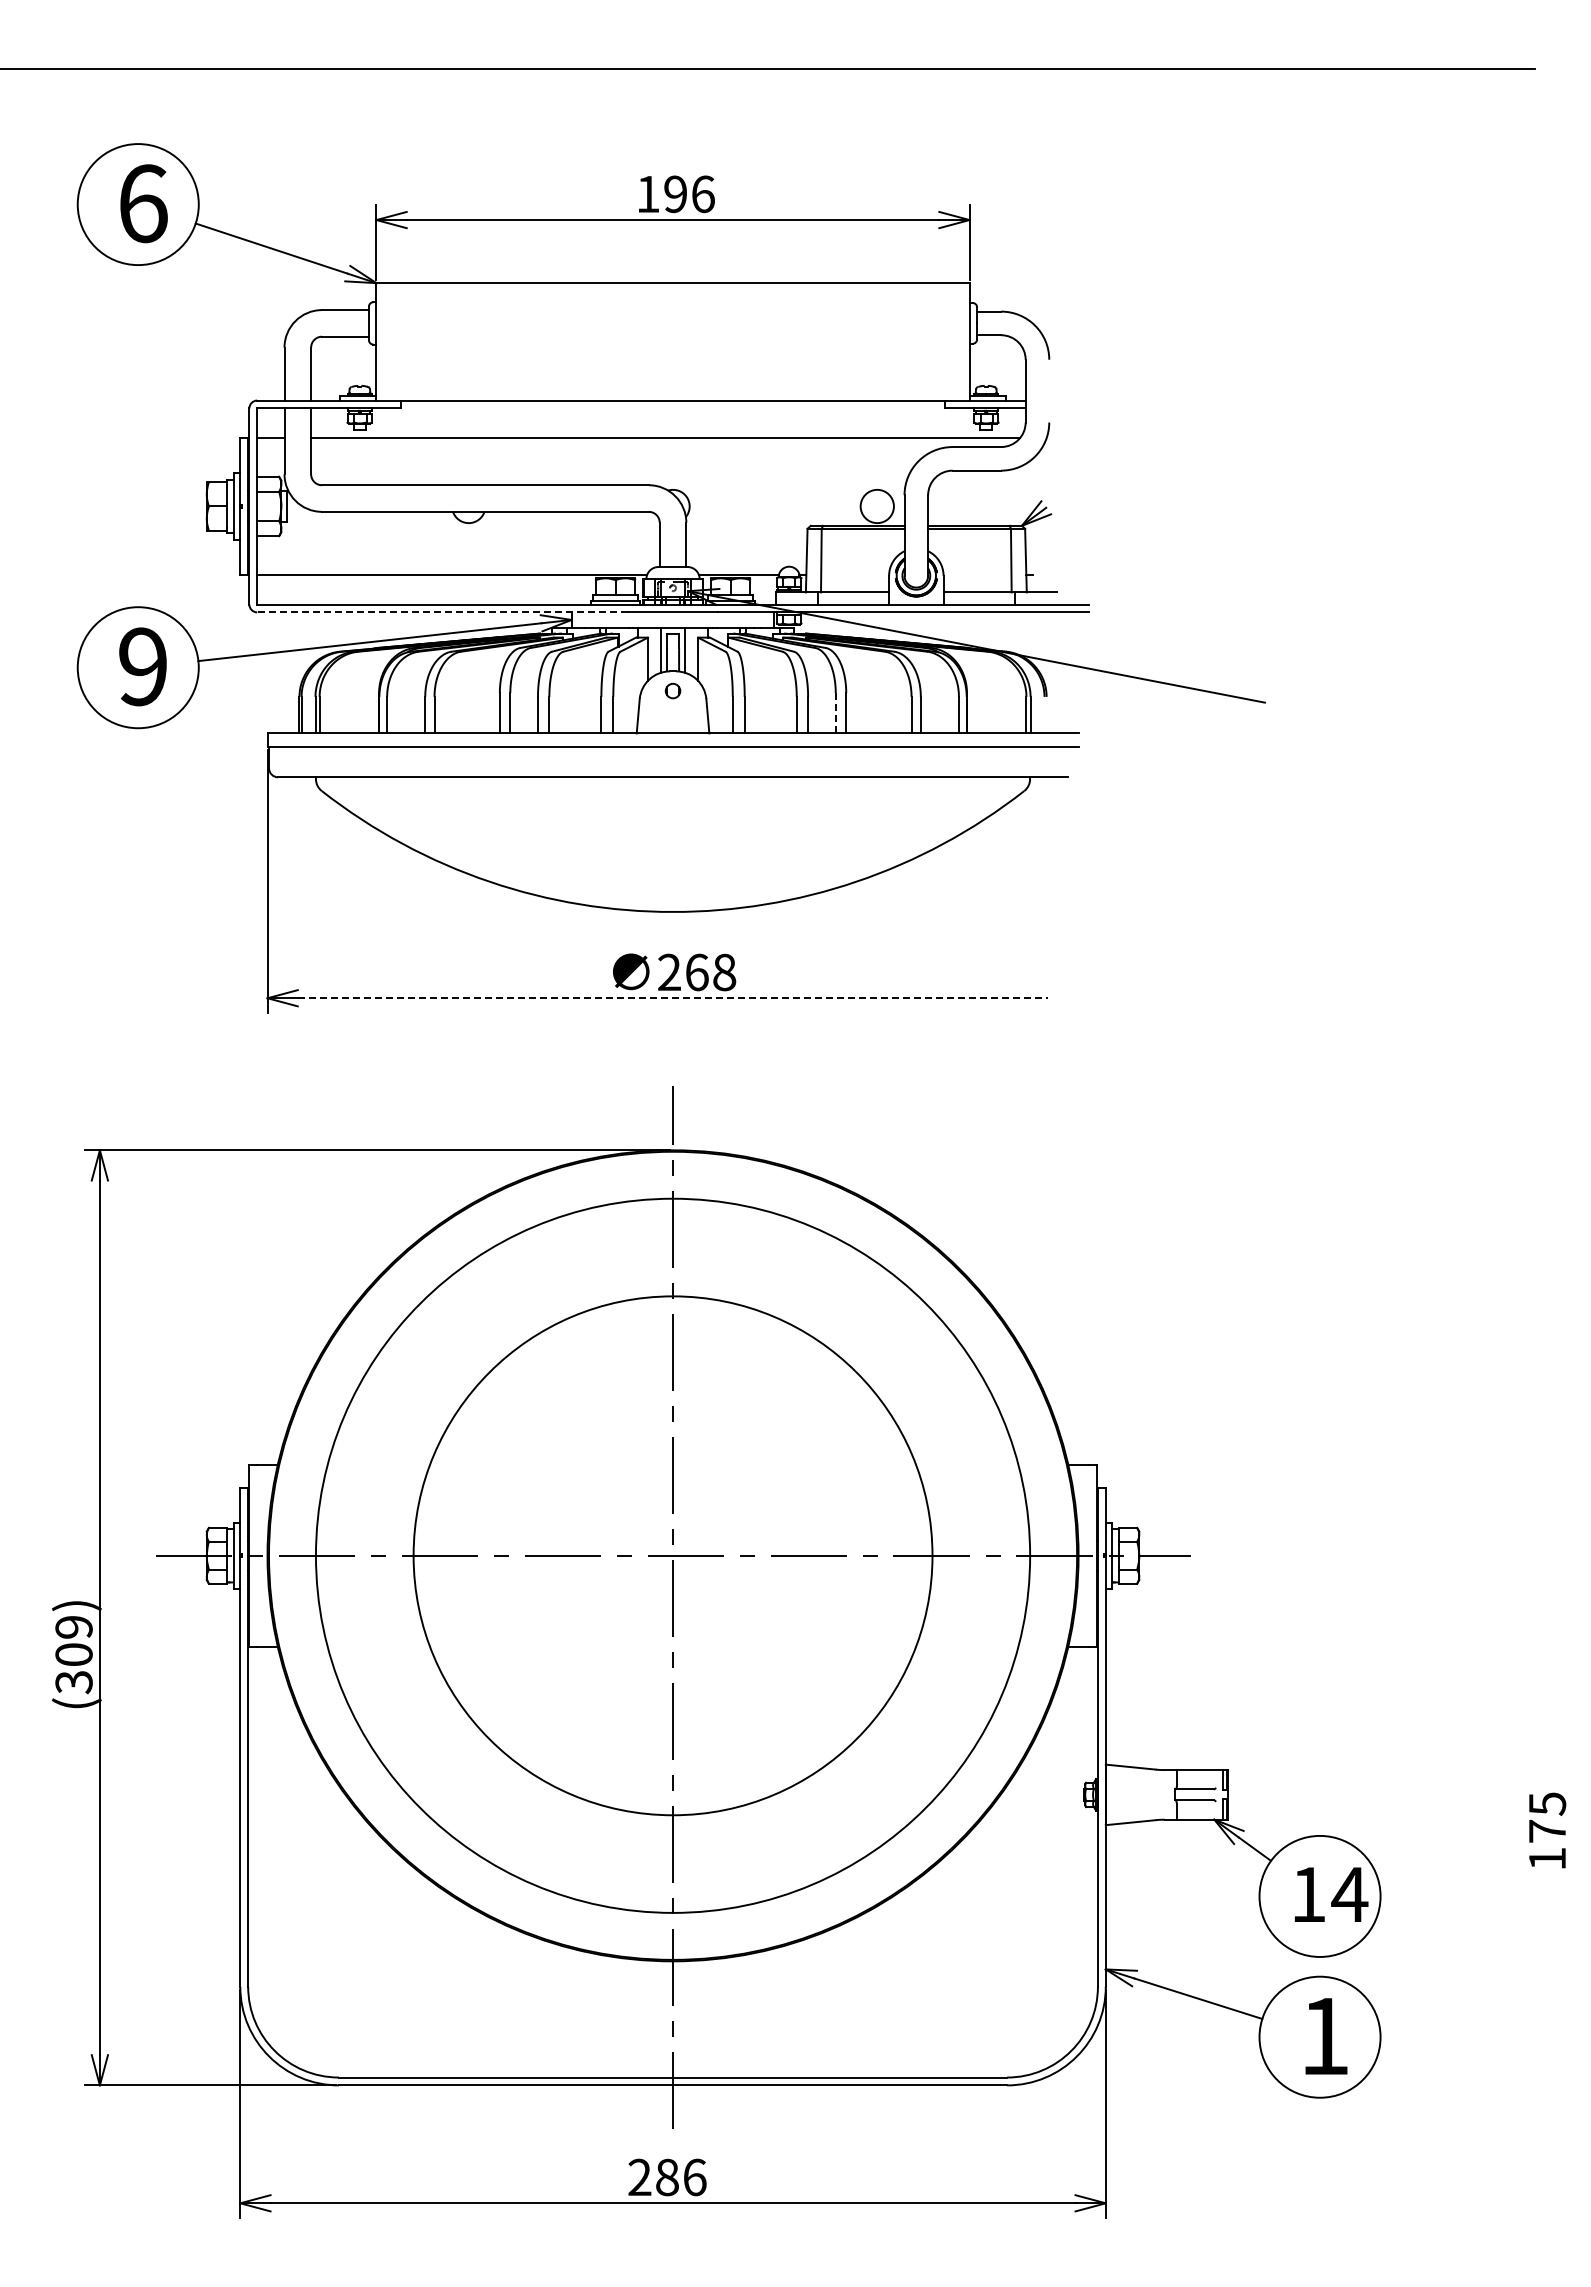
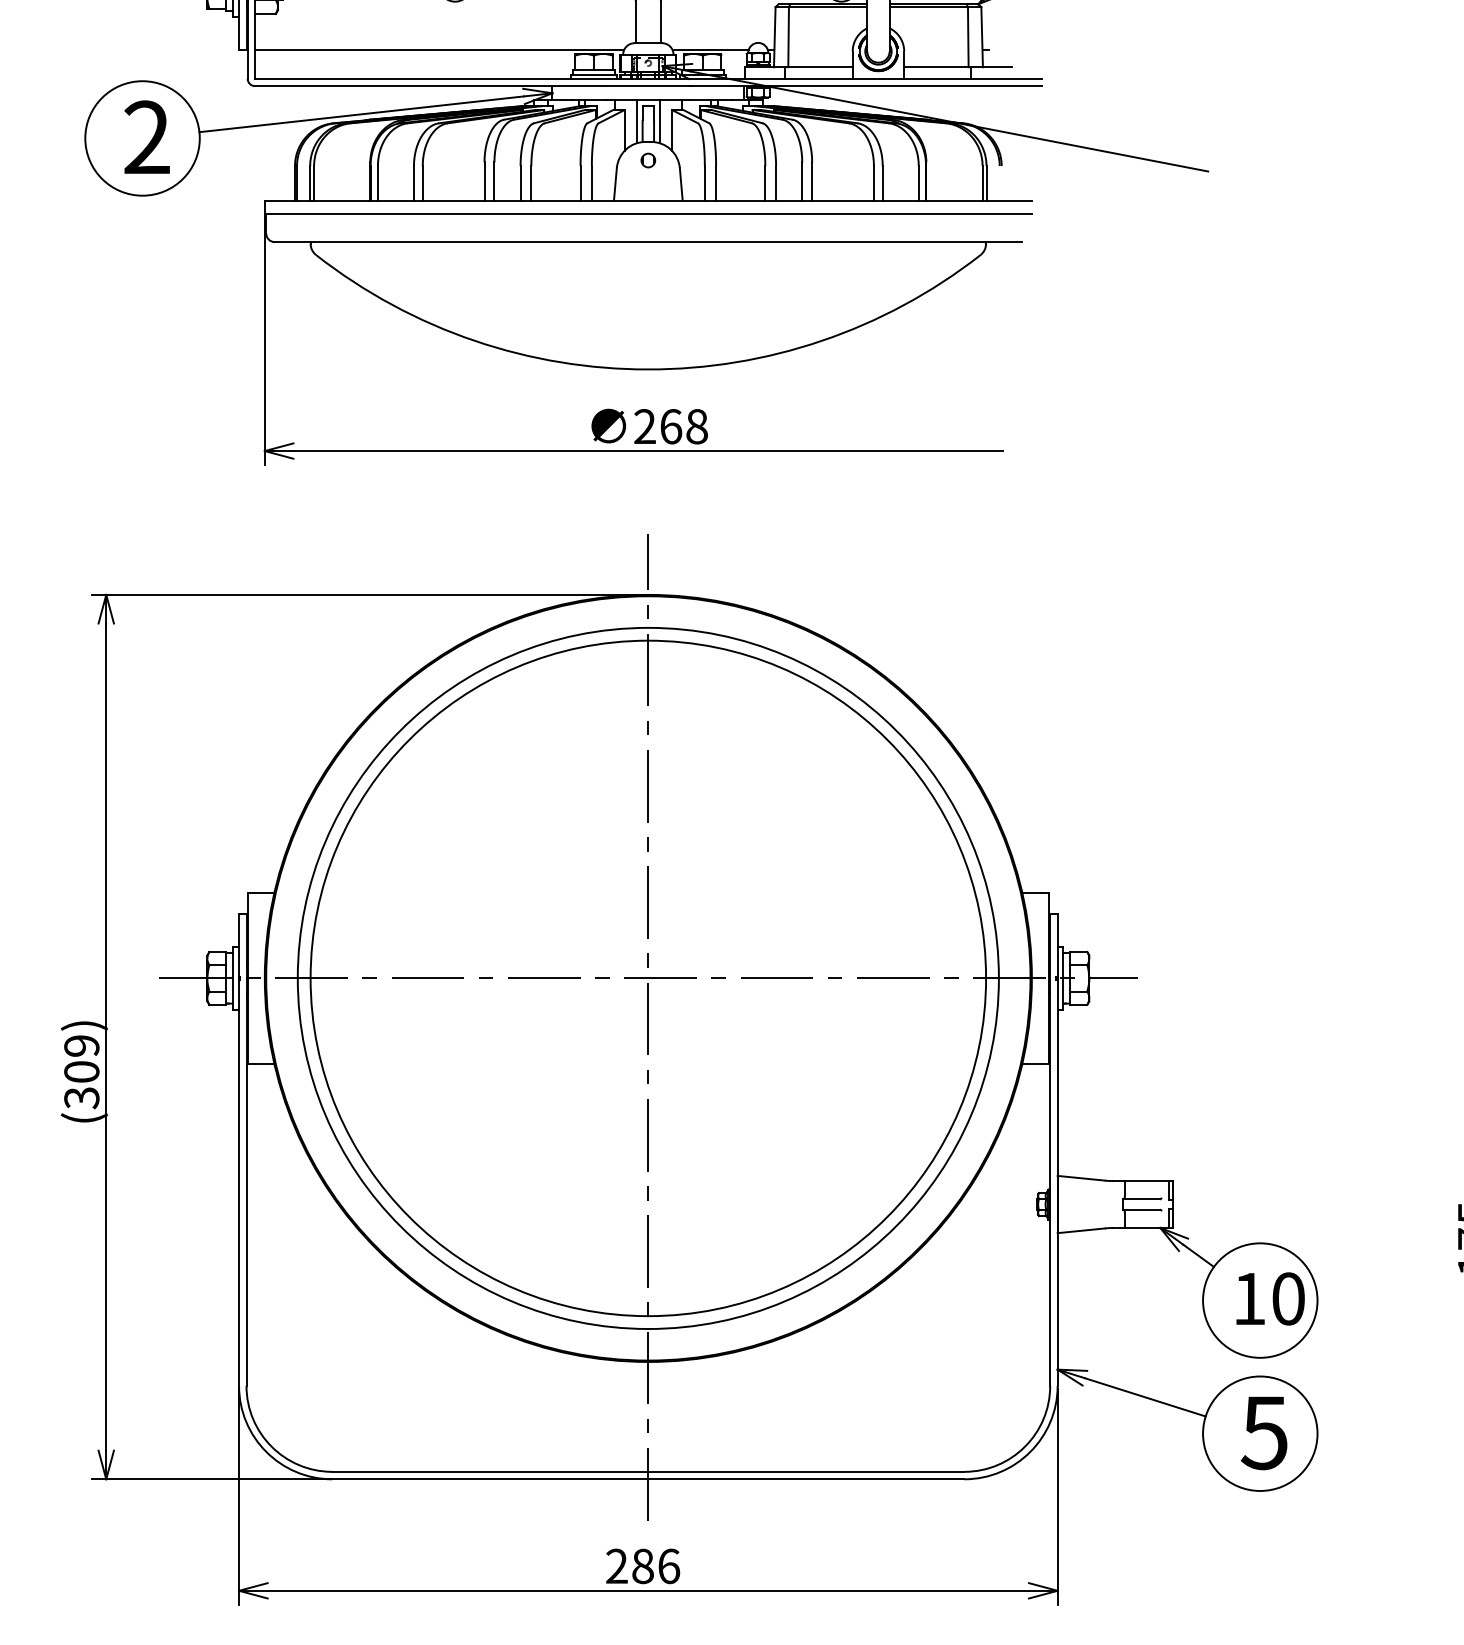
line: (442, 612) -> (430, 86), dashed -> solid
text: (143, 666) -> (147, 137), 9 -> 2
line: (835, 713) -> (801, 181), dashed -> solid
line: (673, 998) -> (648, 451), dashed -> solid
circle: (672, 1555) -> (647, 978), size x1.43
text: (1349, 1894) -> (1288, 1298), 14 -> 10
text: (1323, 2036) -> (1263, 1433), 1 -> 5

